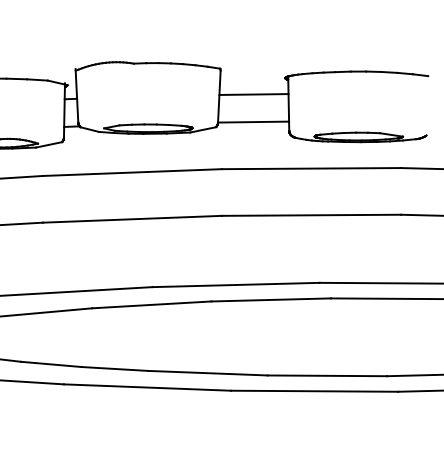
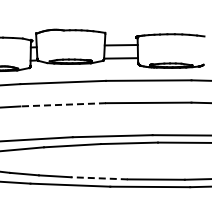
line: (133, 218) -> (63, 104), solid -> dashed
line: (208, 373) -> (99, 178), solid -> dashed

